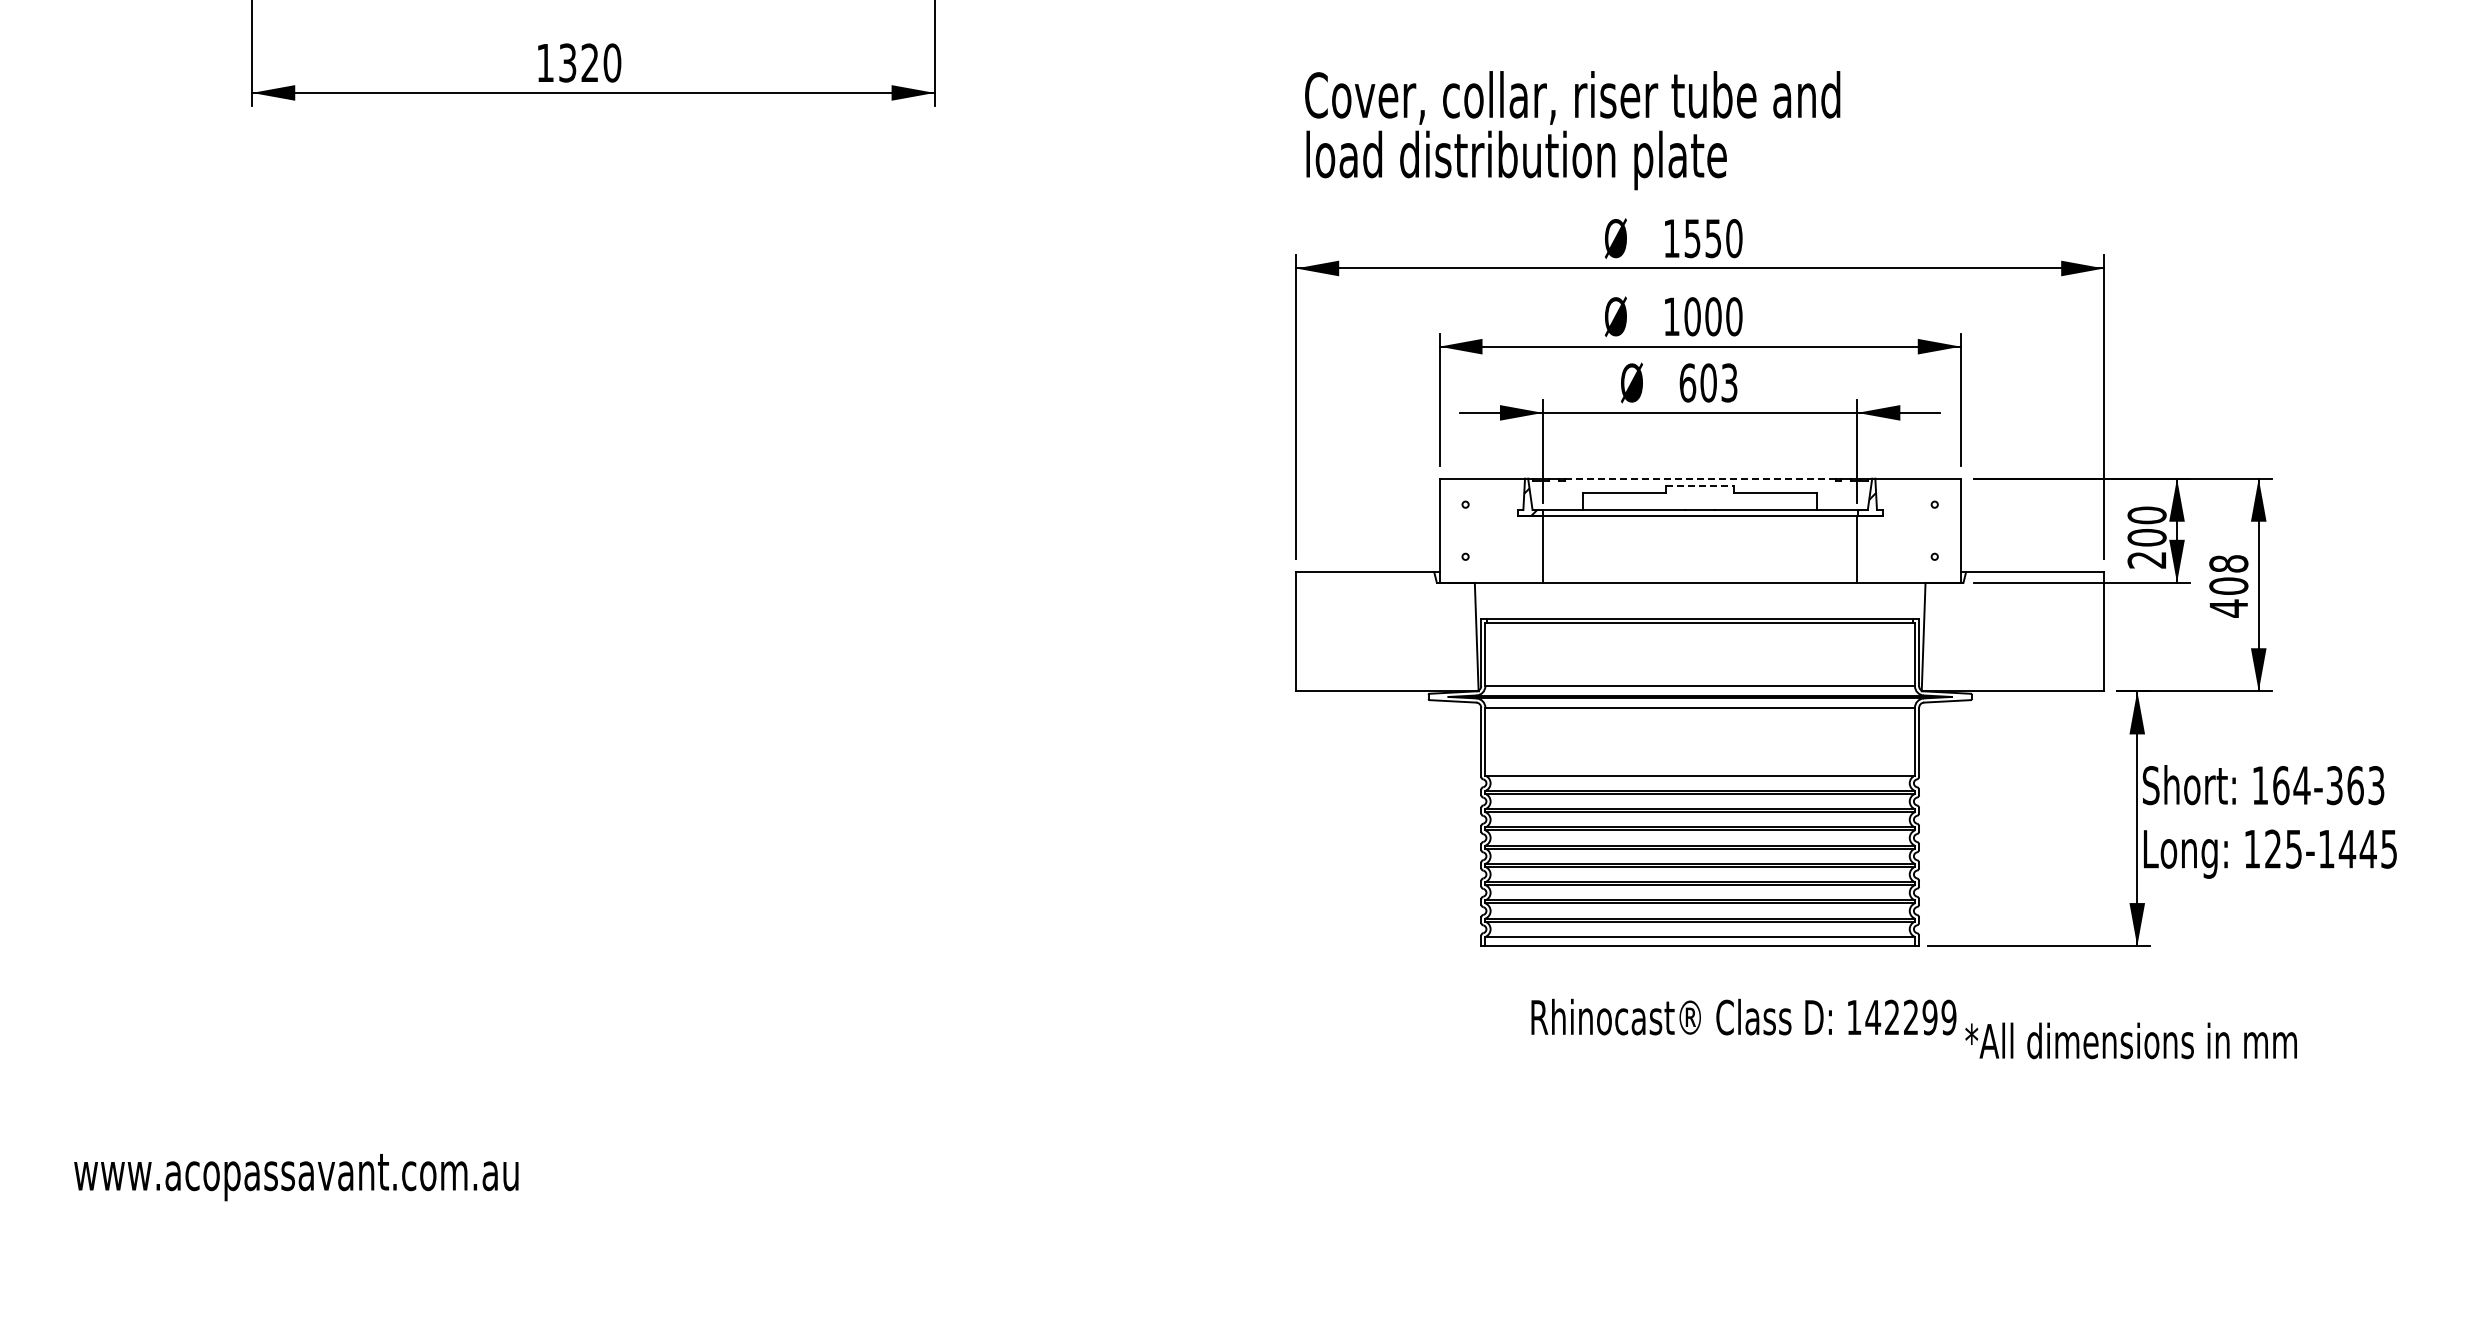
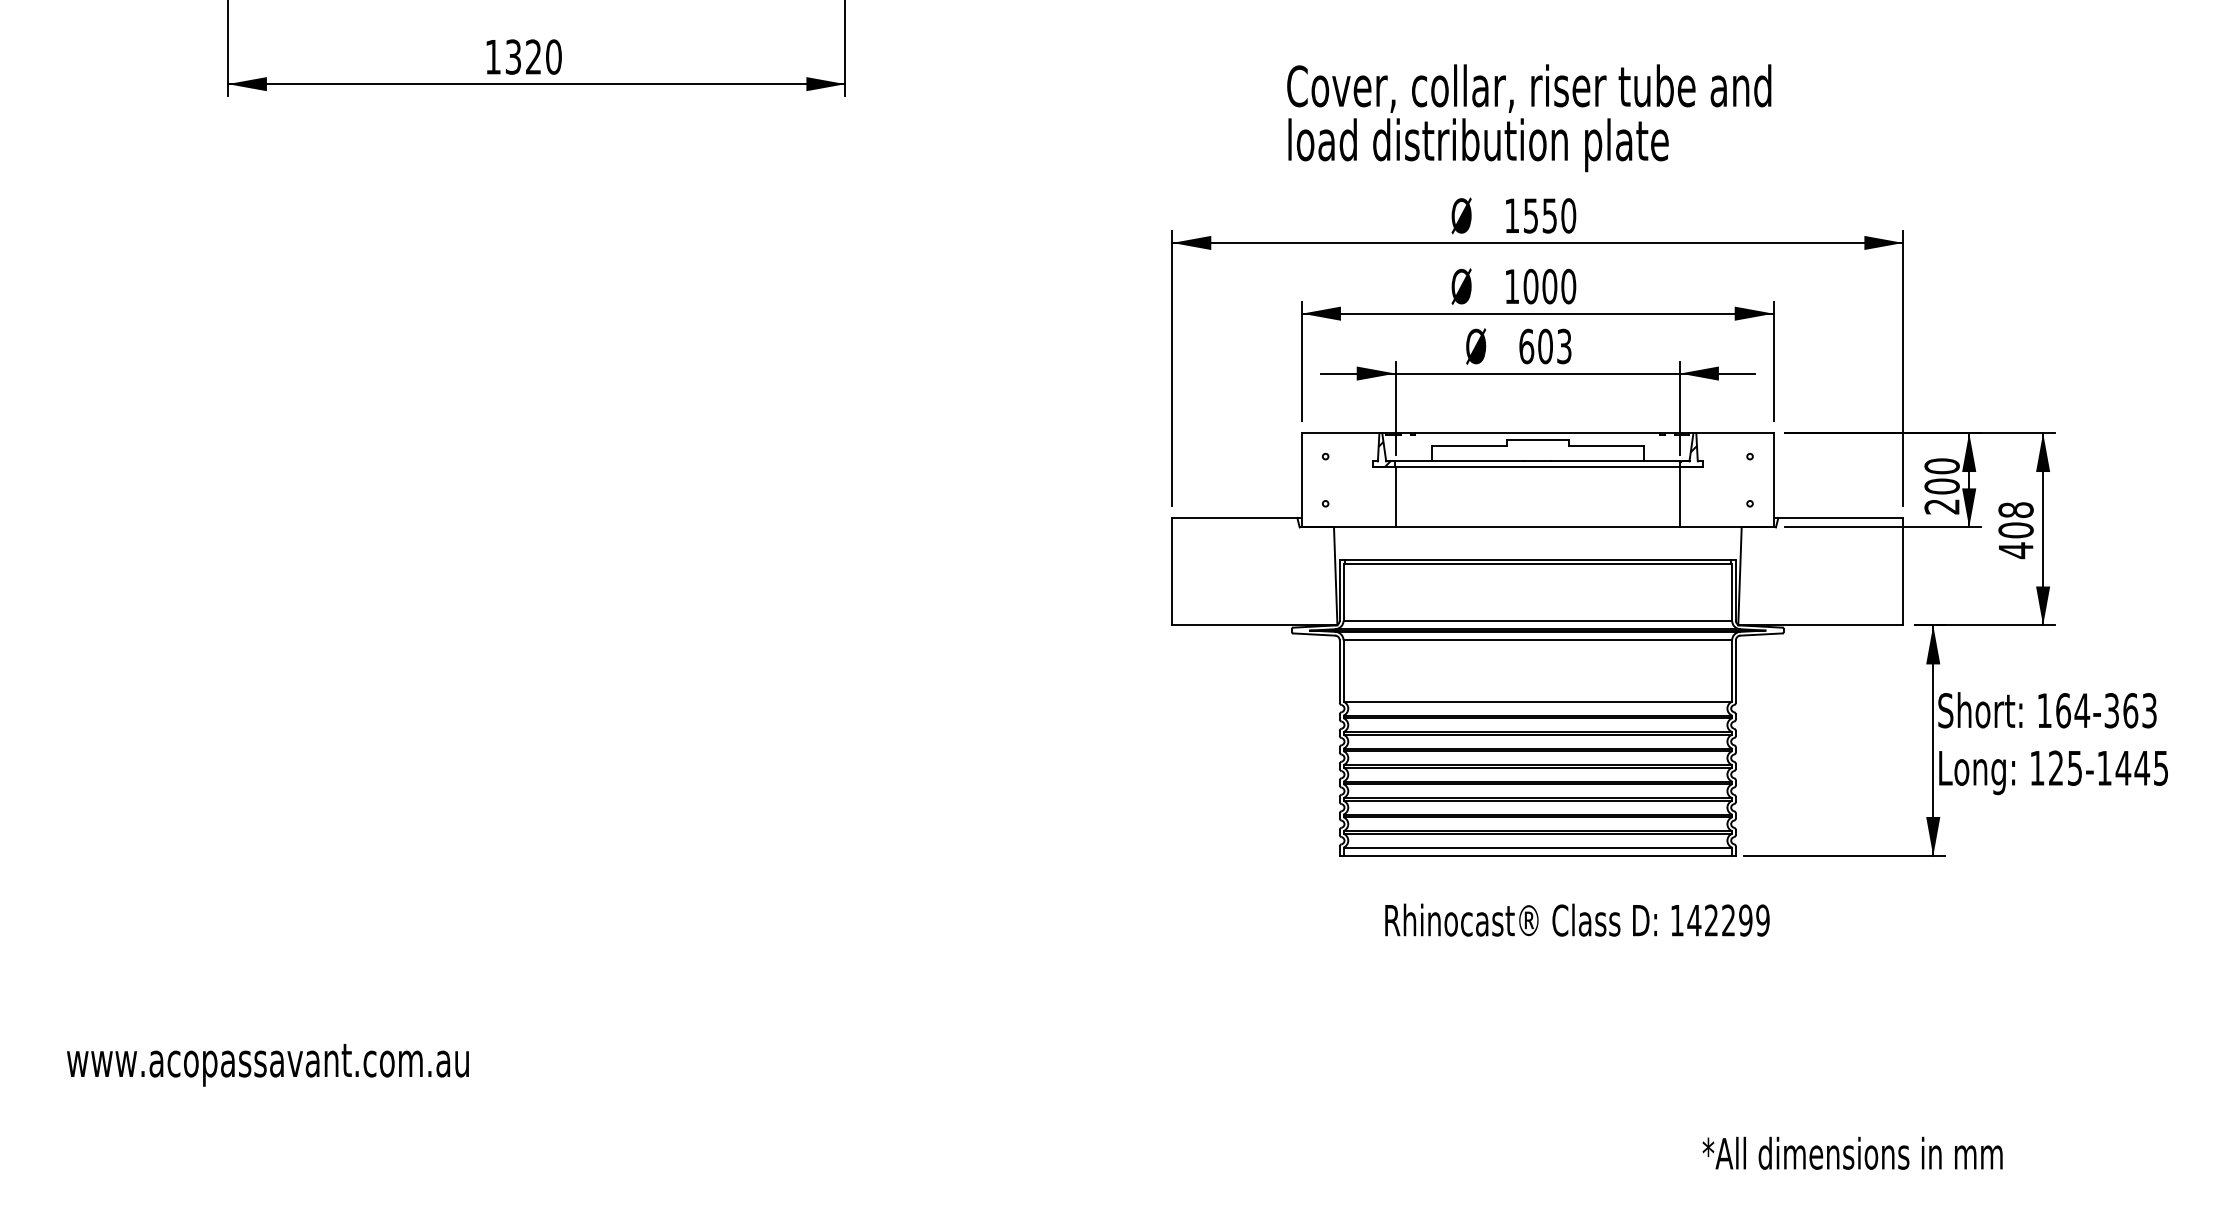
text: (1572, 130) -> (1529, 118), moved
line: (1700, 478) -> (1538, 432), dashed -> solid
line: (1700, 486) -> (1538, 440), dashed -> solid
text: (2130, 1040) -> (1852, 1152), moved

